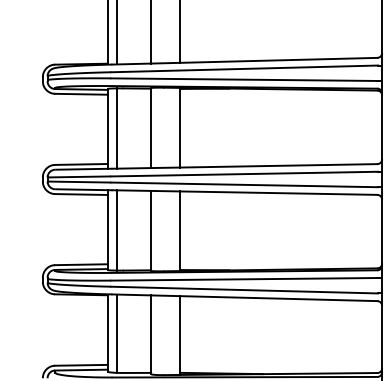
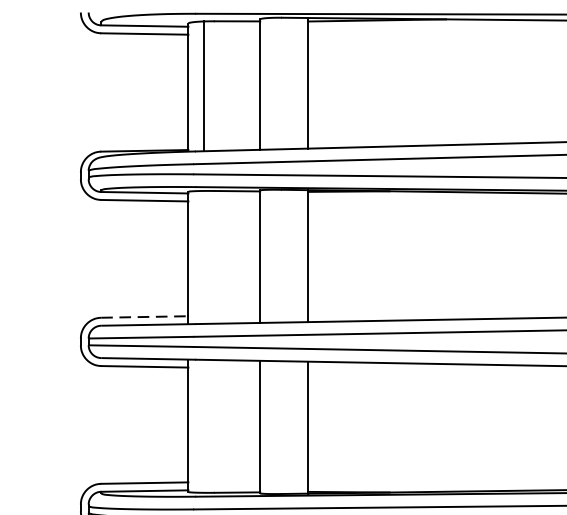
line: (117, 128) -> (204, 257), removed
line: (81, 164) -> (144, 317), solid -> dashed
line: (117, 230) -> (204, 426), removed

